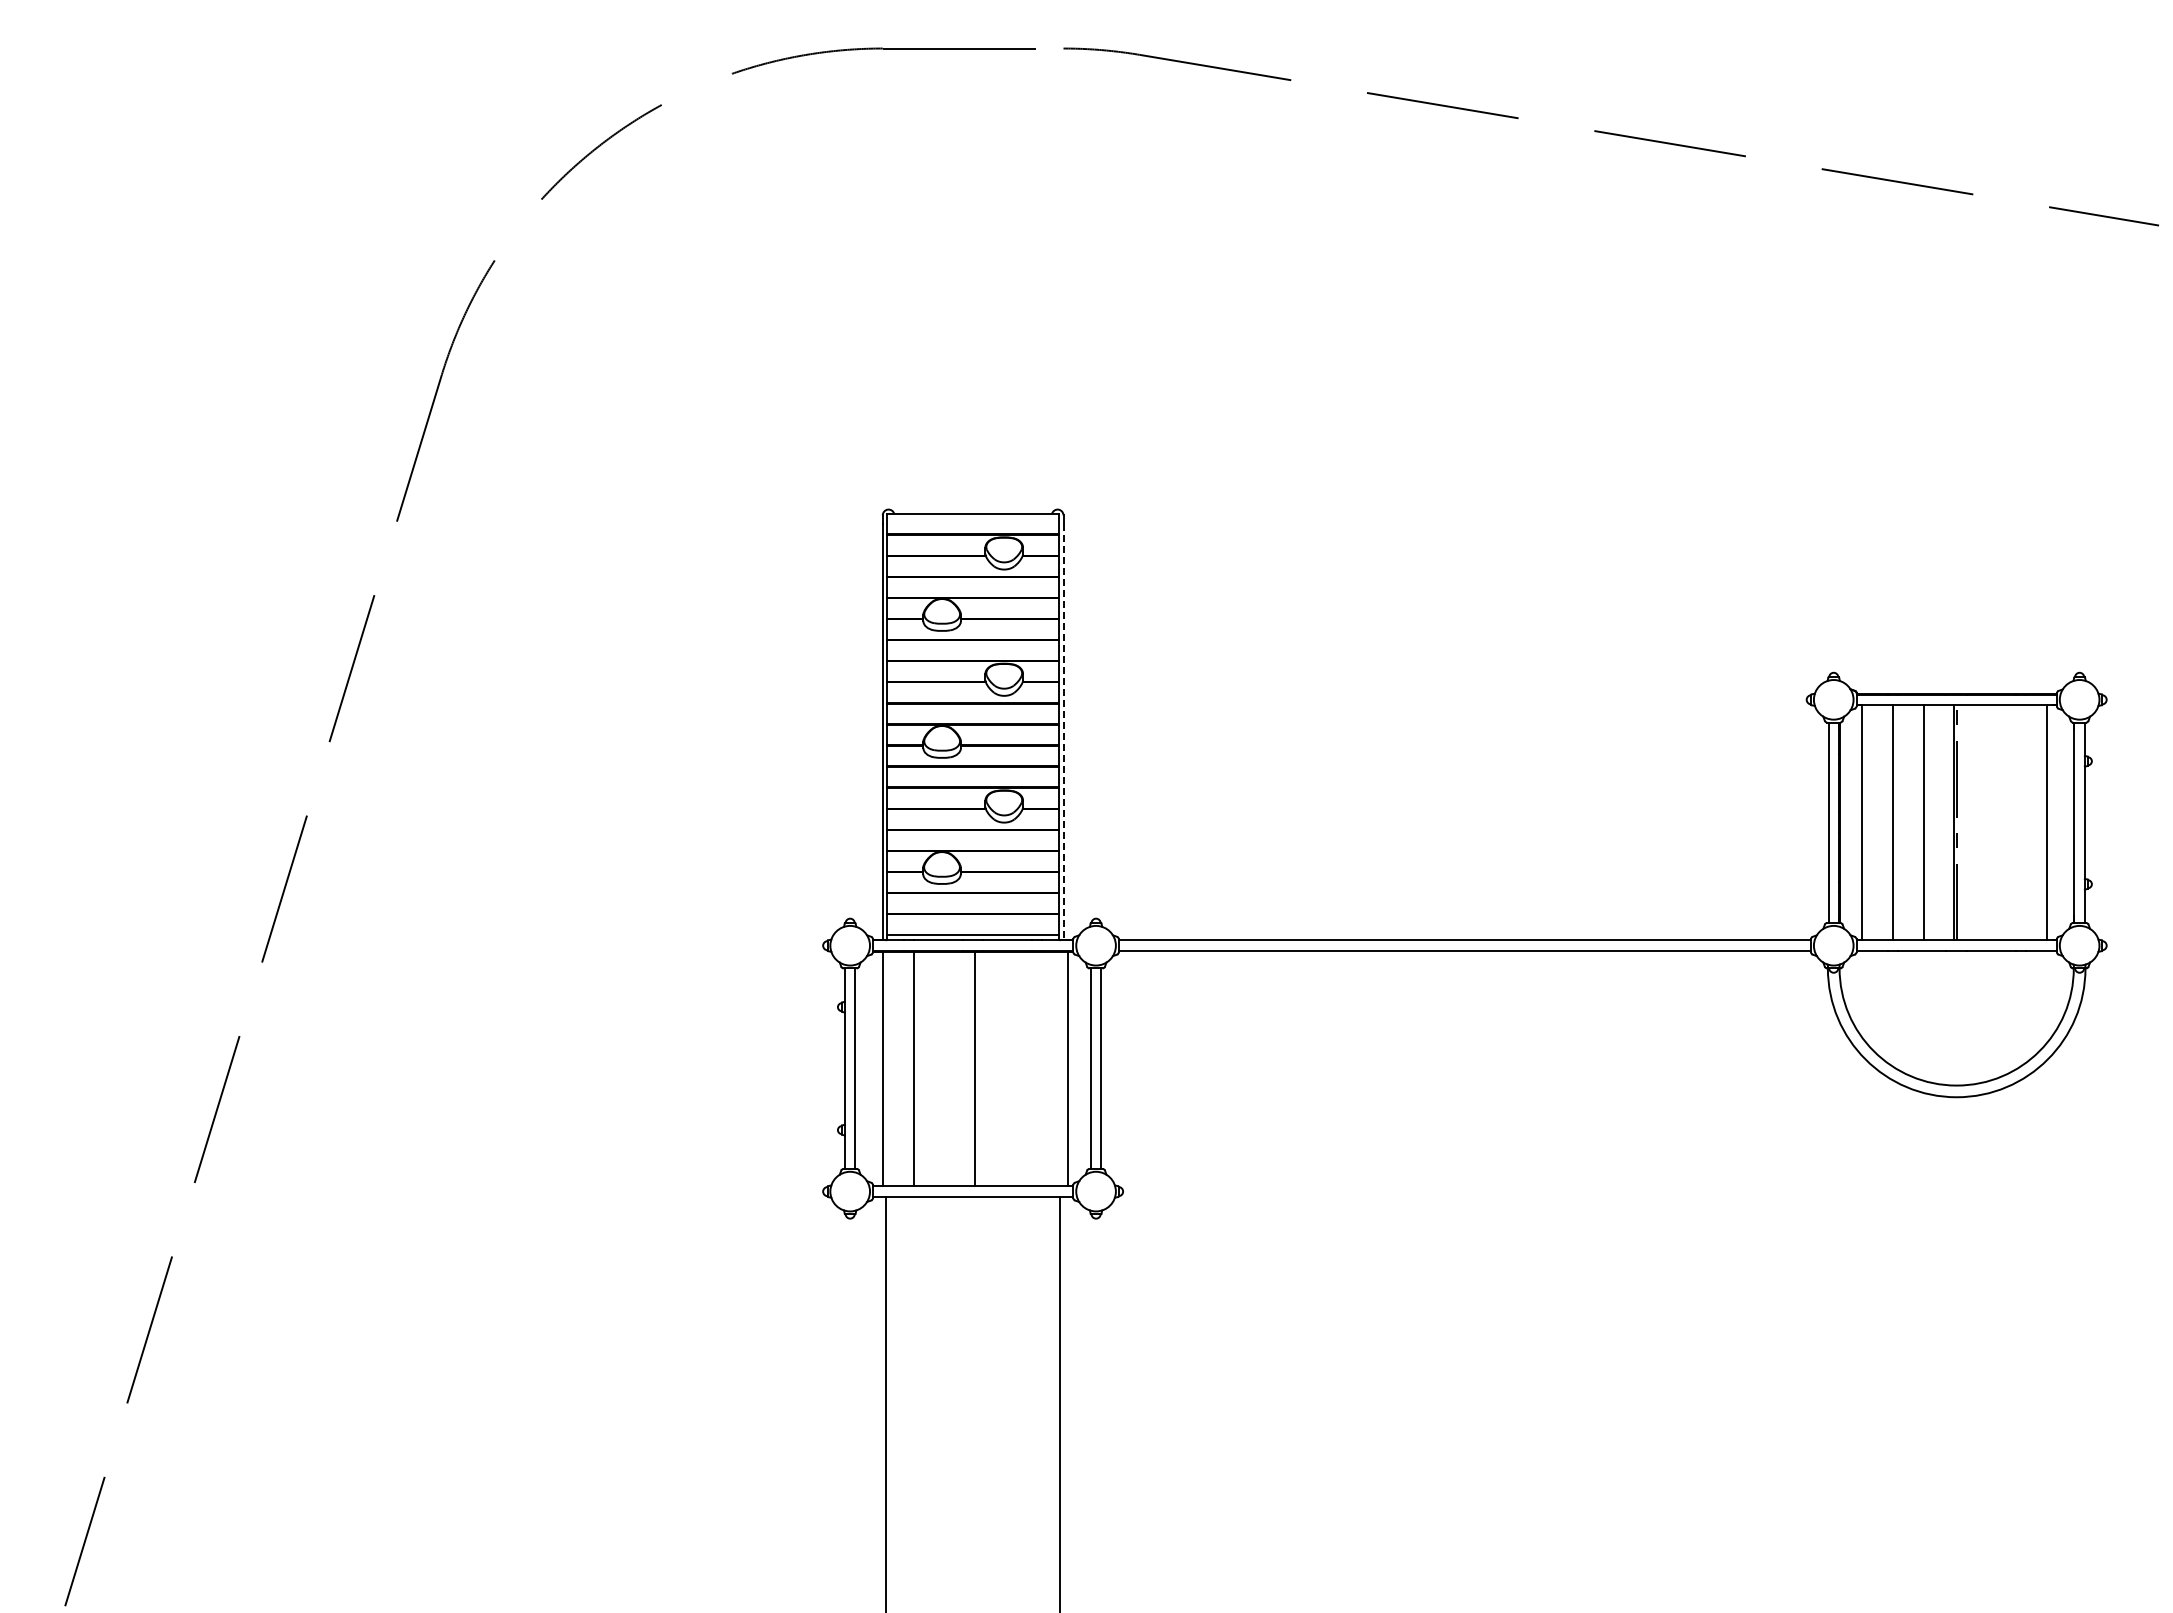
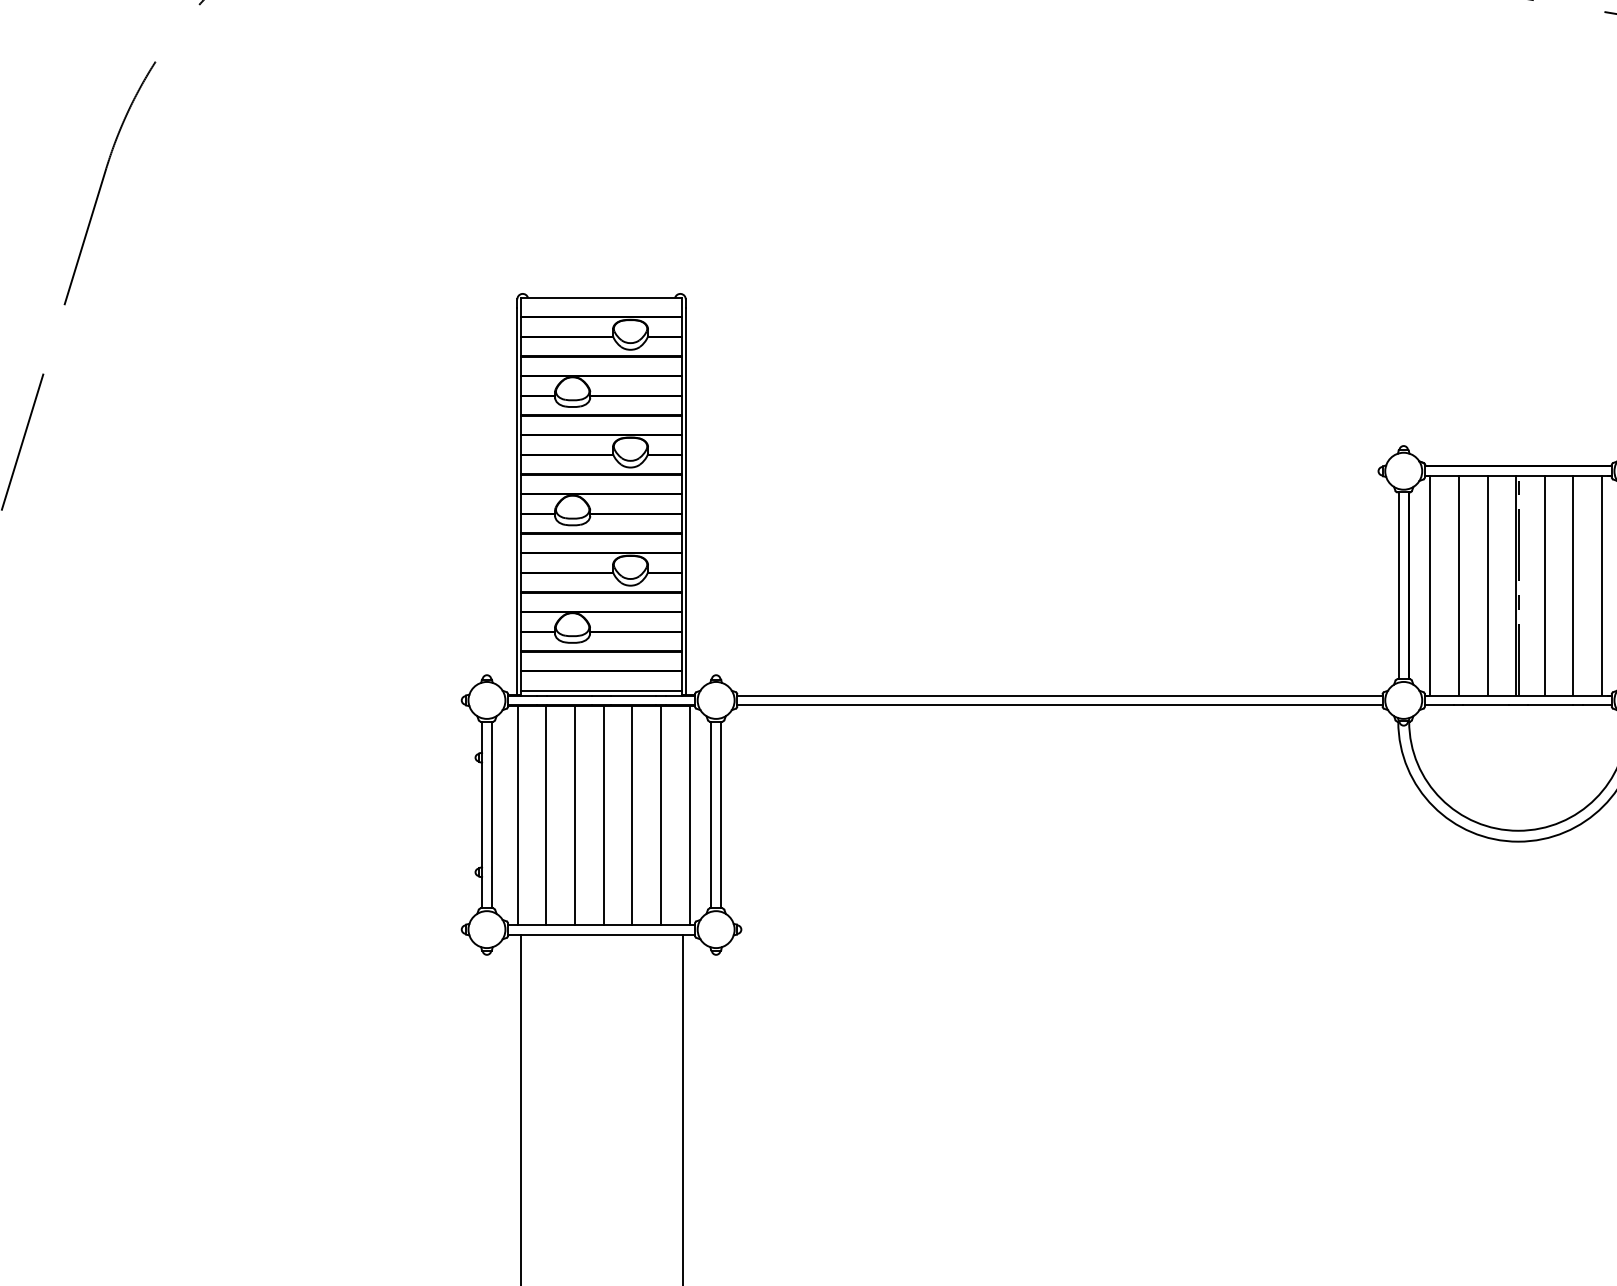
line: (1063, 732) -> (685, 501), dashed -> solid
line: (1985, 822) -> (1545, 585), added
line: (2015, 822) -> (1573, 585), added
line: (944, 1068) -> (574, 814), added
line: (1006, 1068) -> (632, 814), added
line: (1036, 1068) -> (660, 814), added

